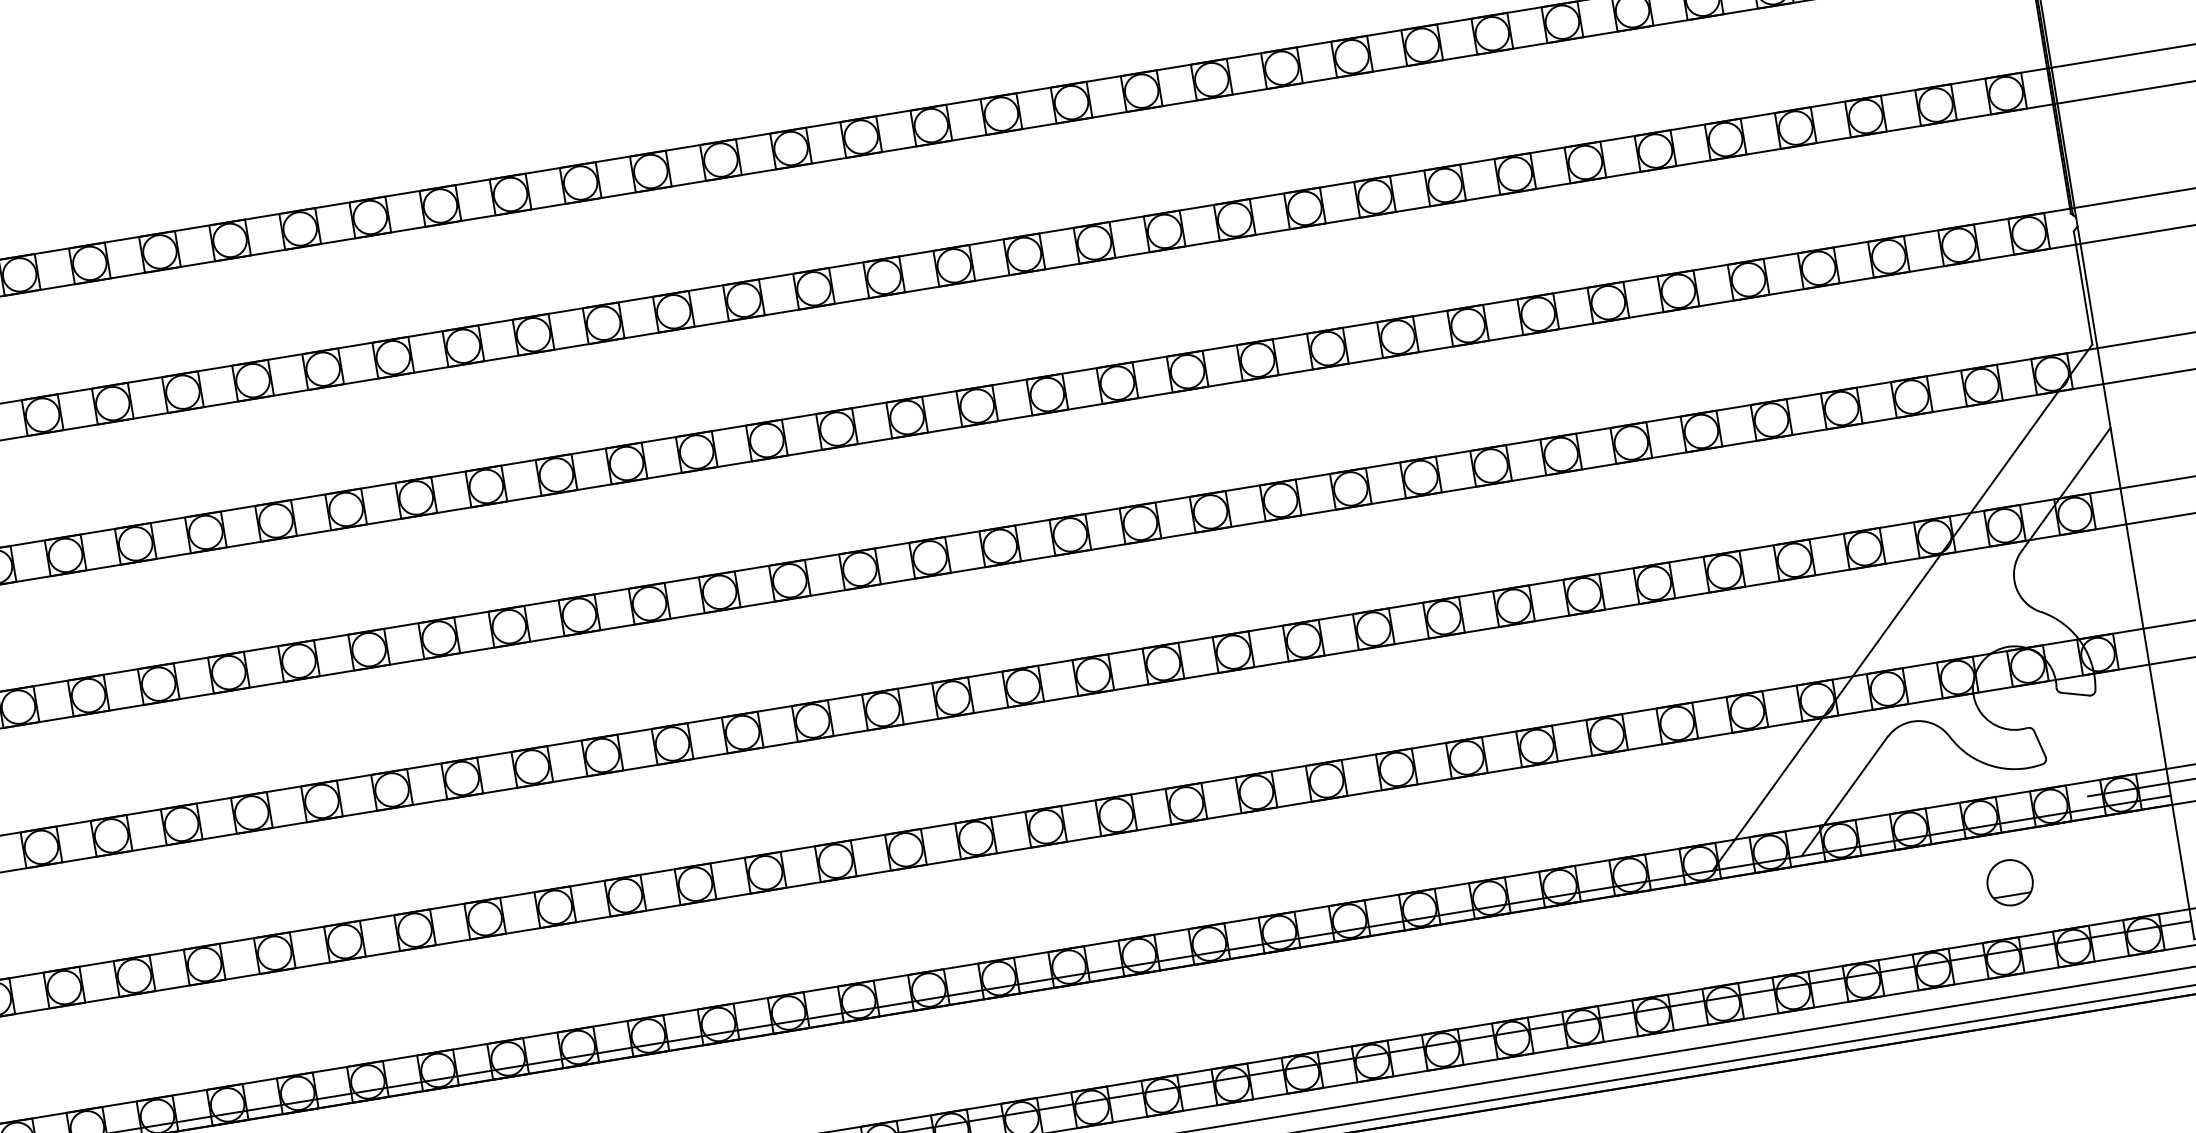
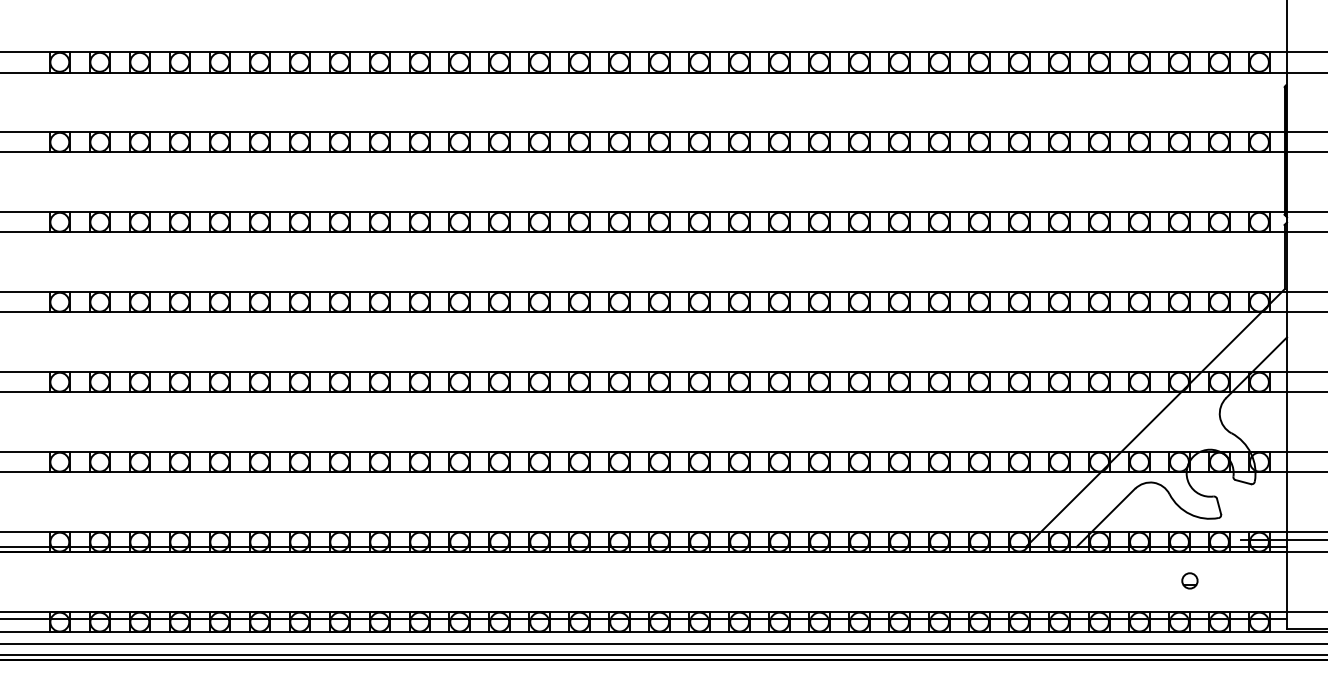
part: (2009, 882) -> (1189, 580), size x0.6

